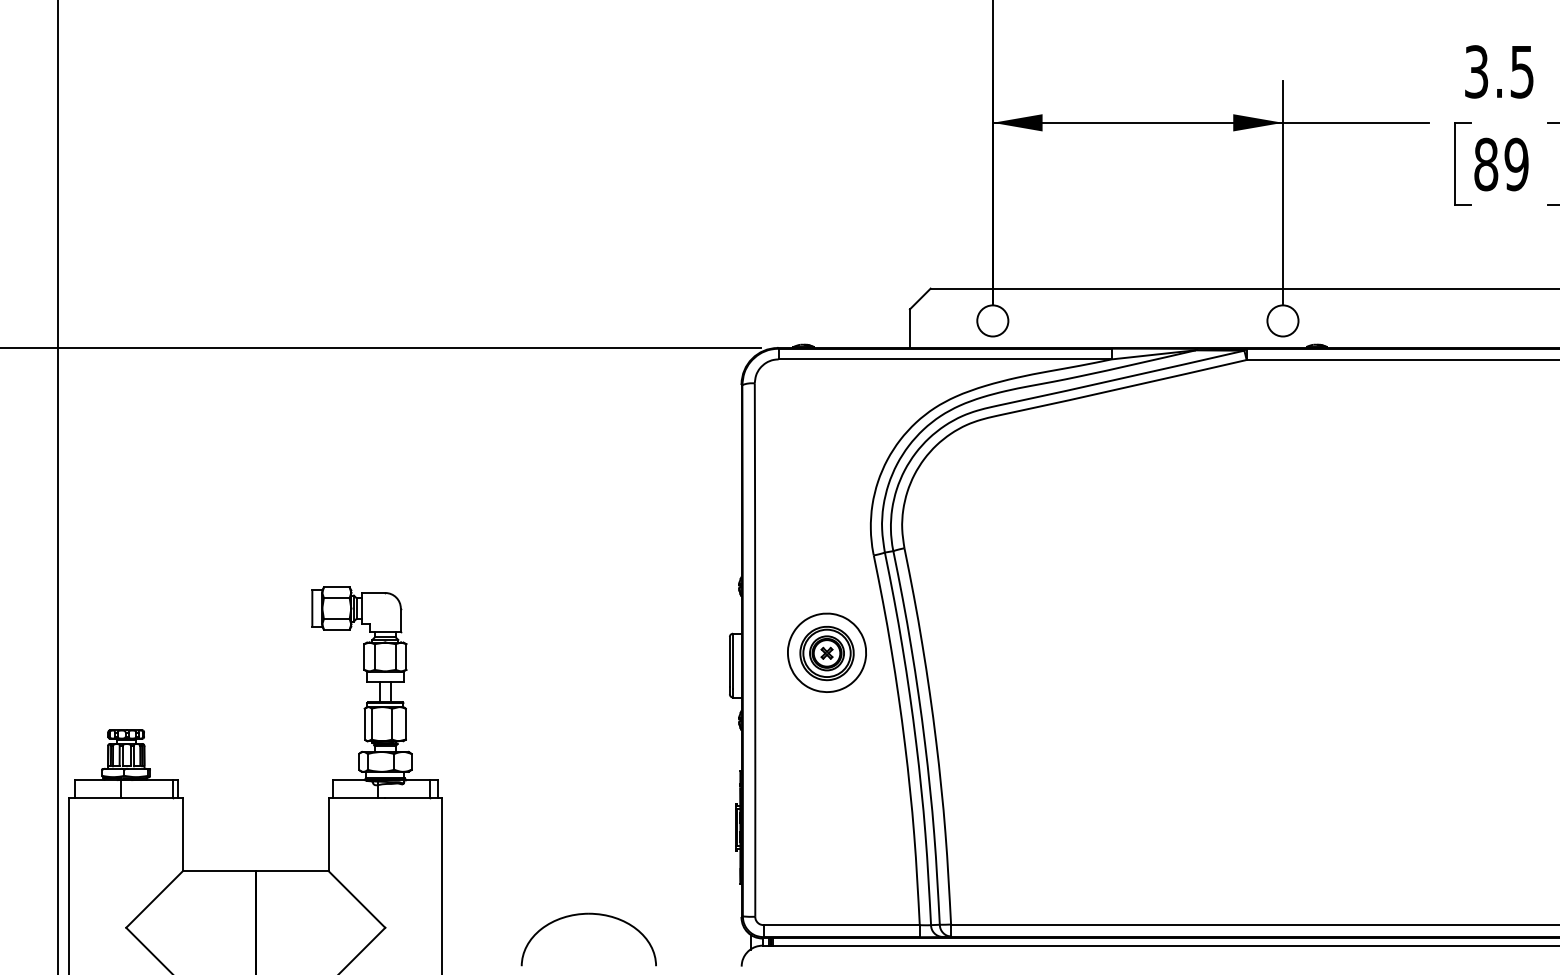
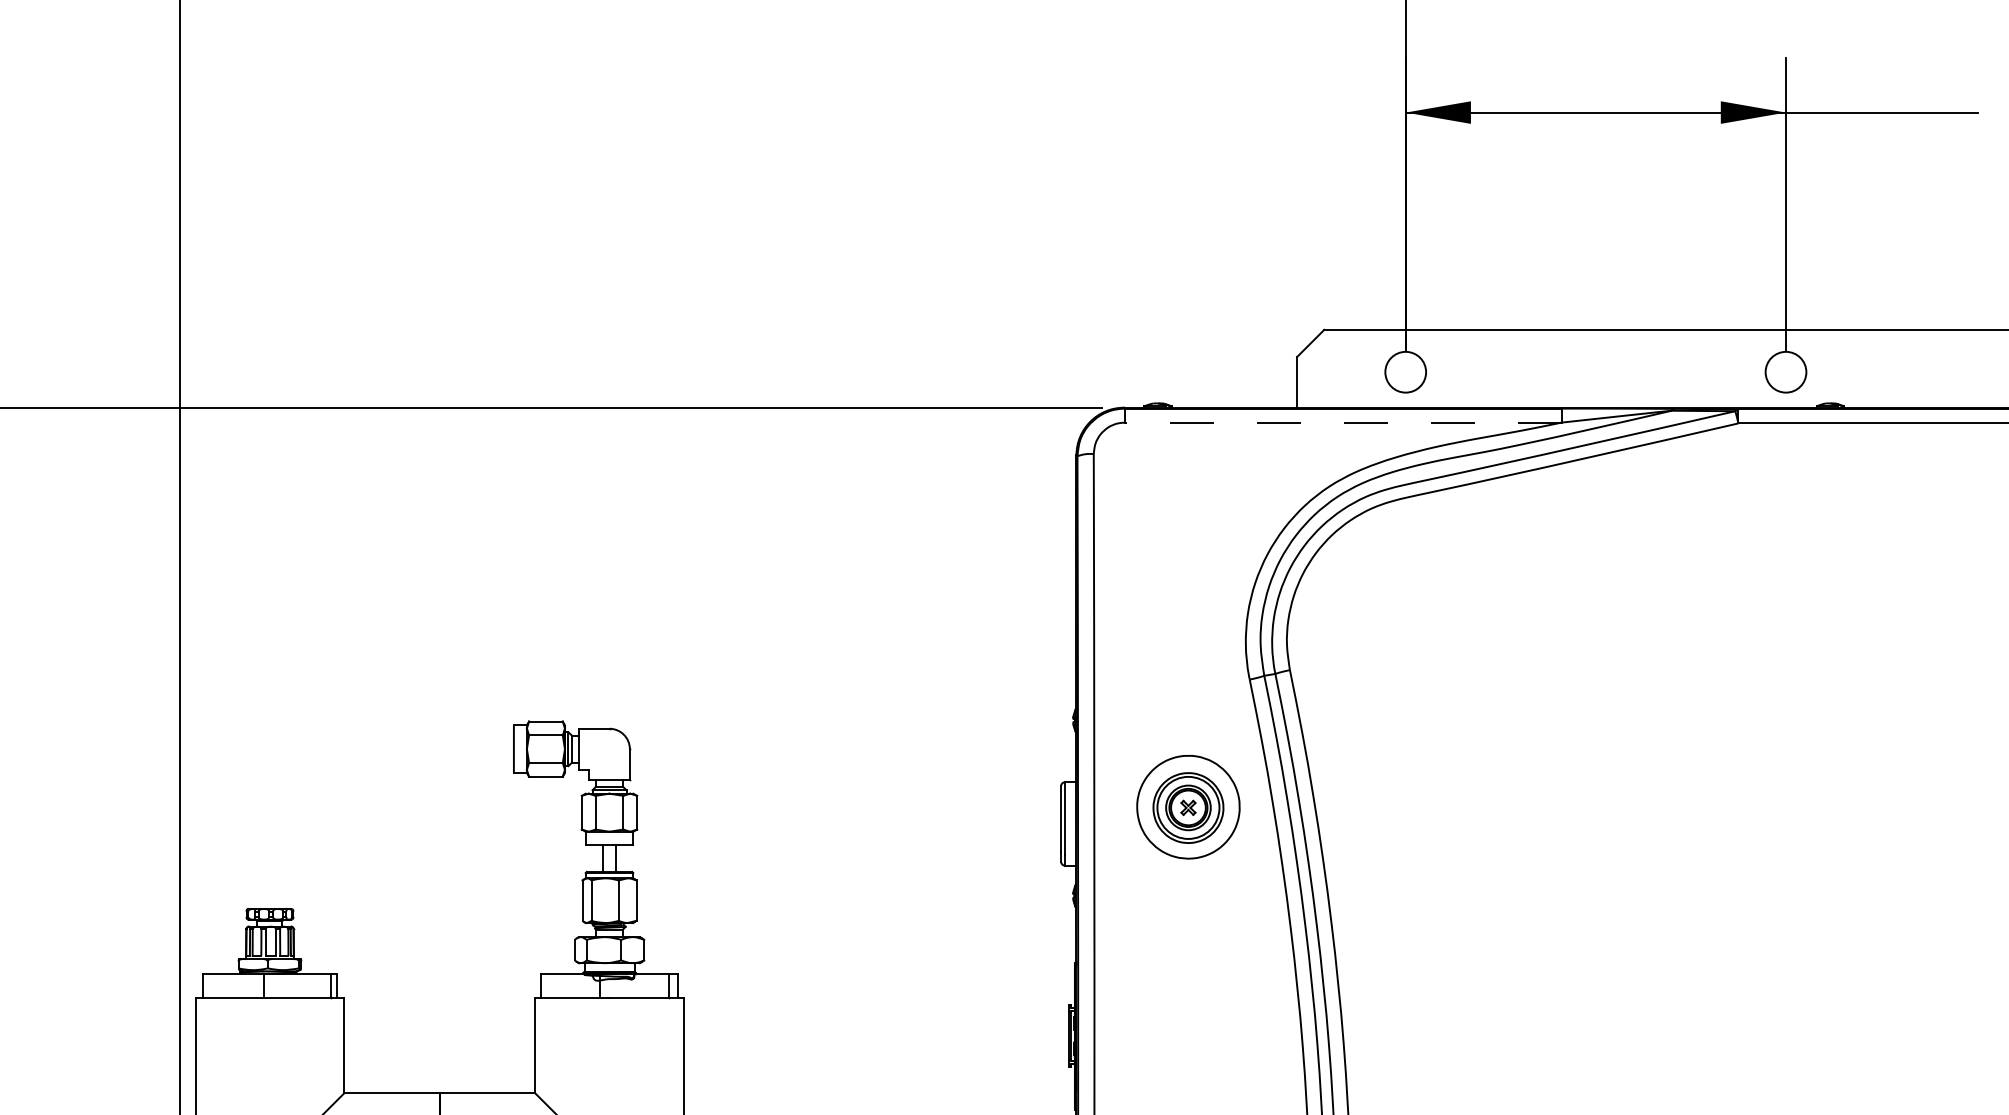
line: (945, 359) -> (1343, 422), solid -> dashed

